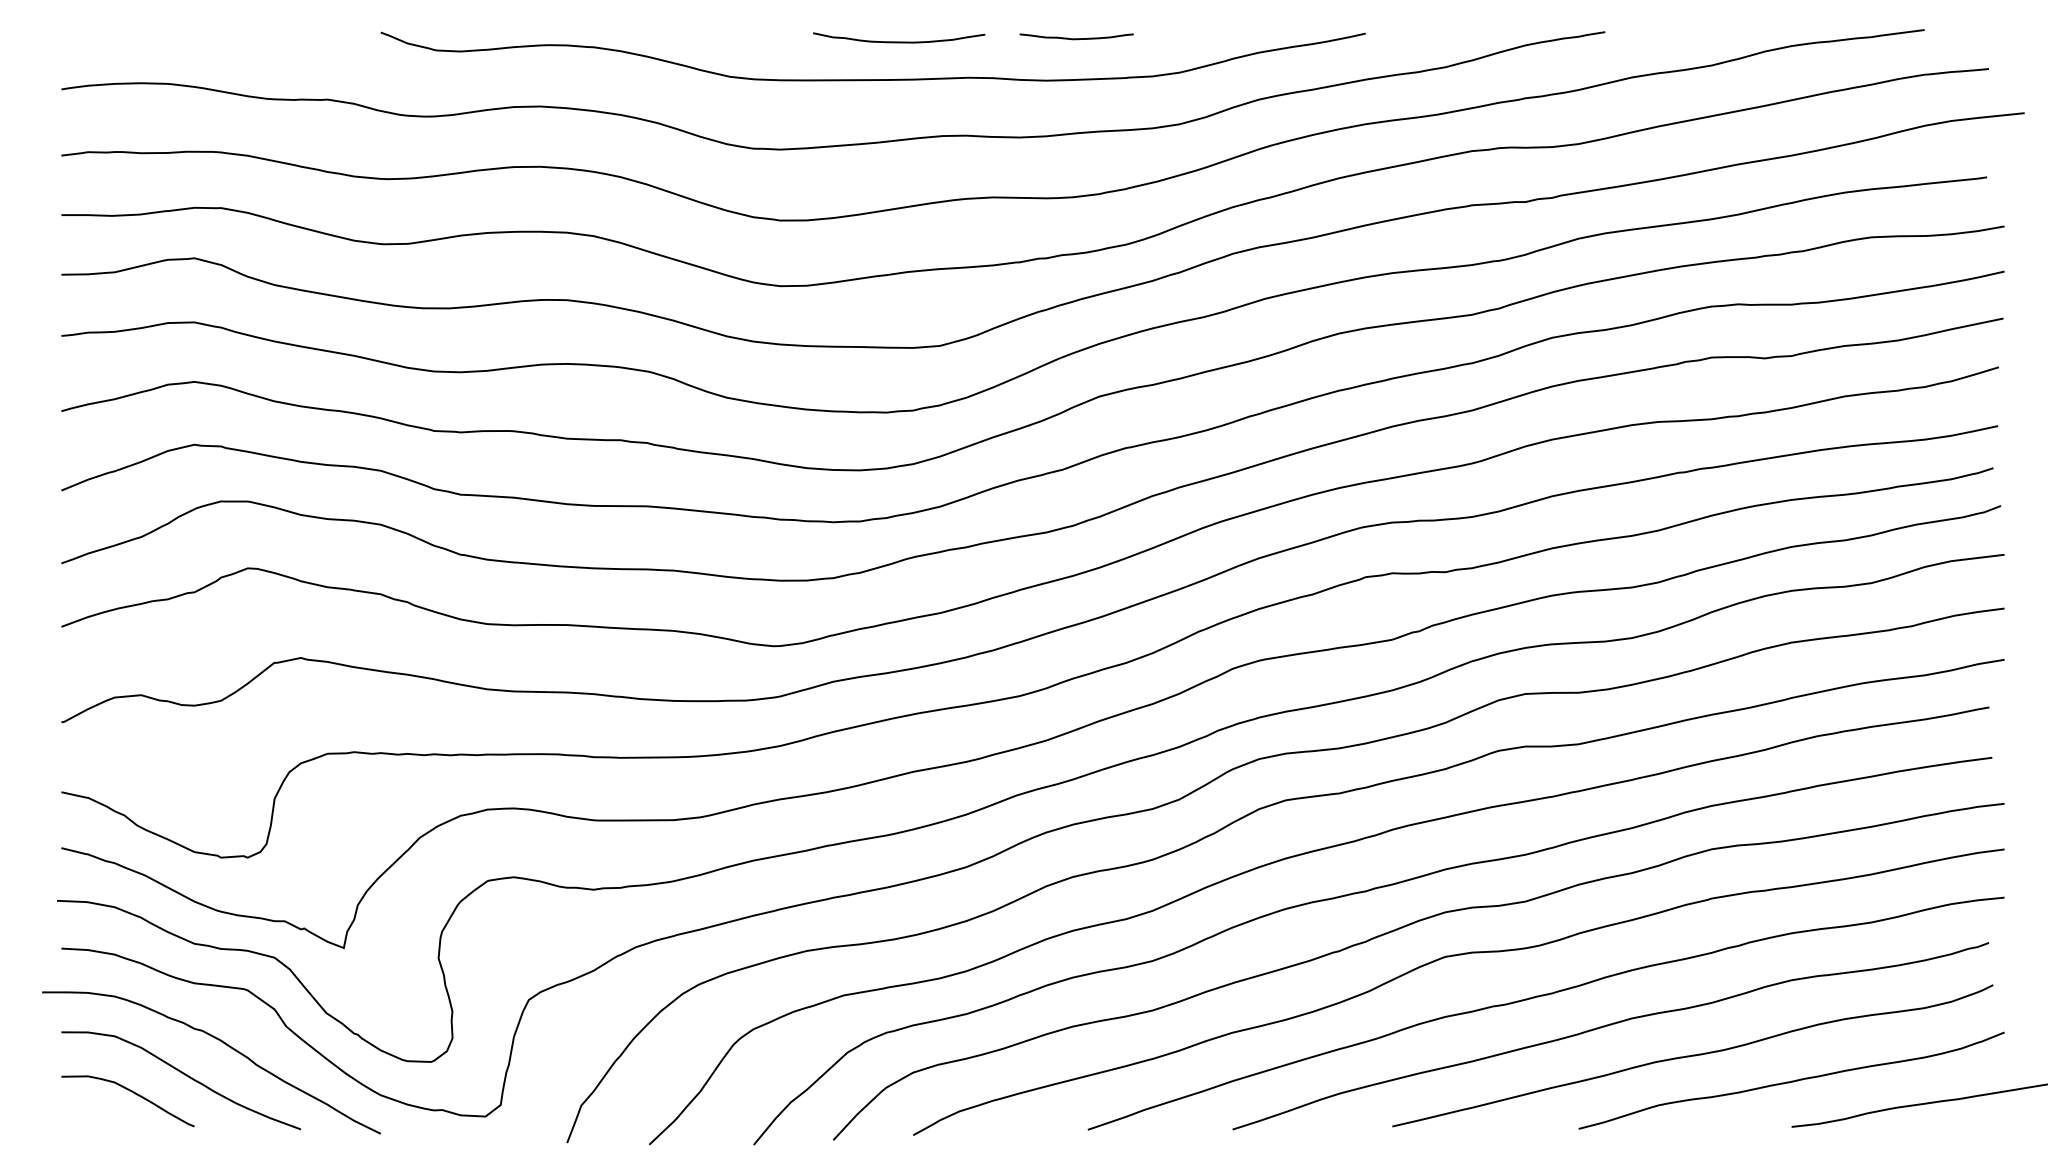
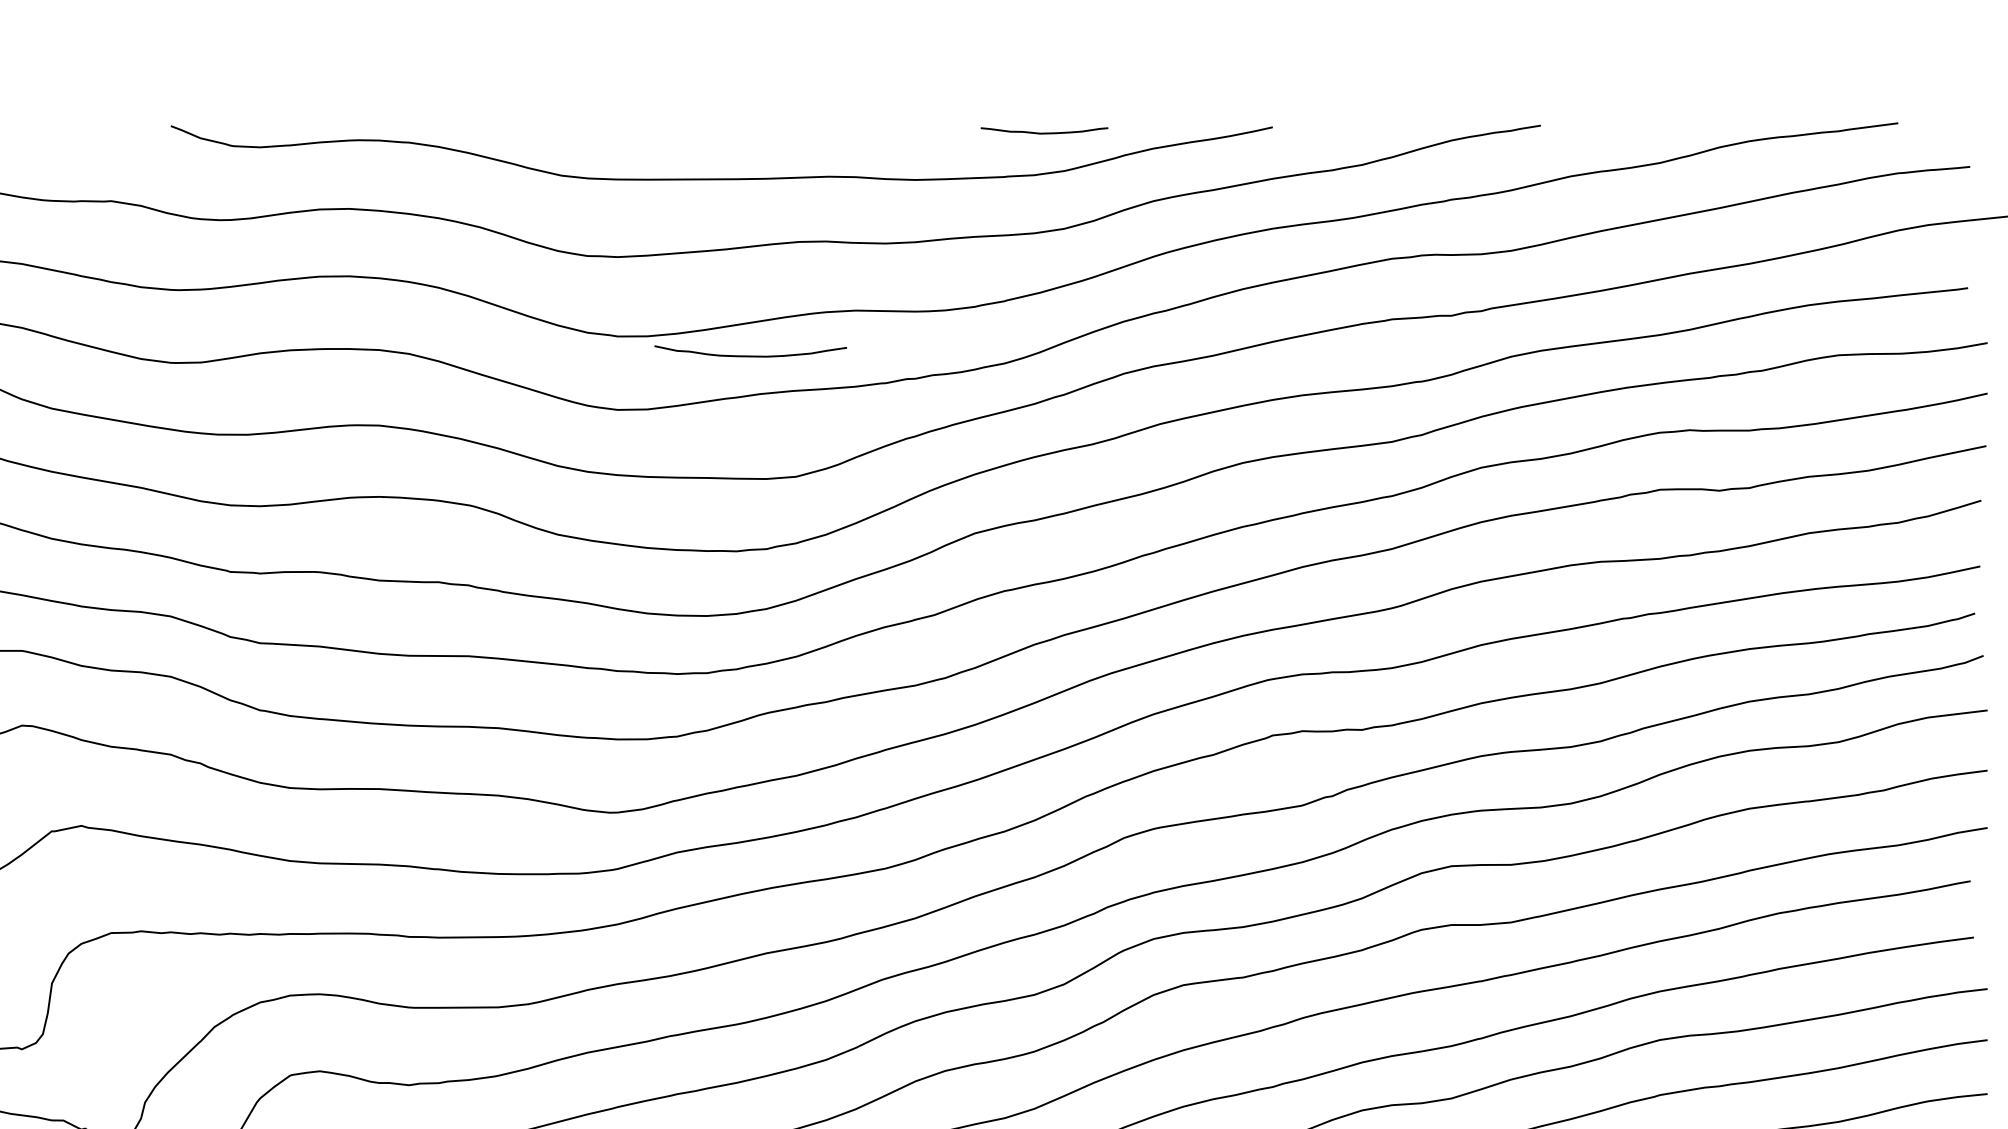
curve: (1076, 38) -> (1044, 132), moved
curve: (899, 41) -> (751, 355), moved

